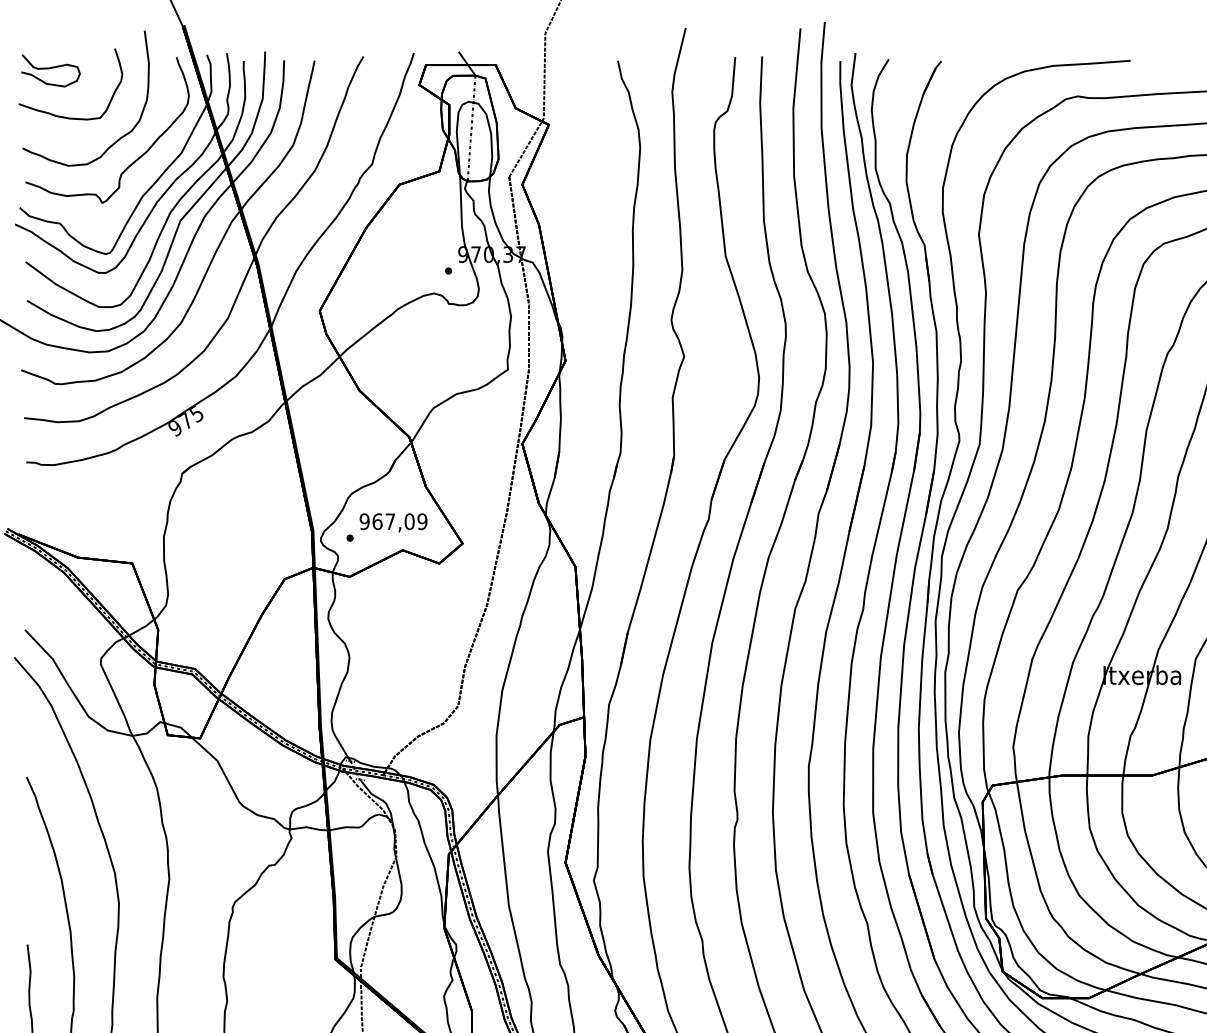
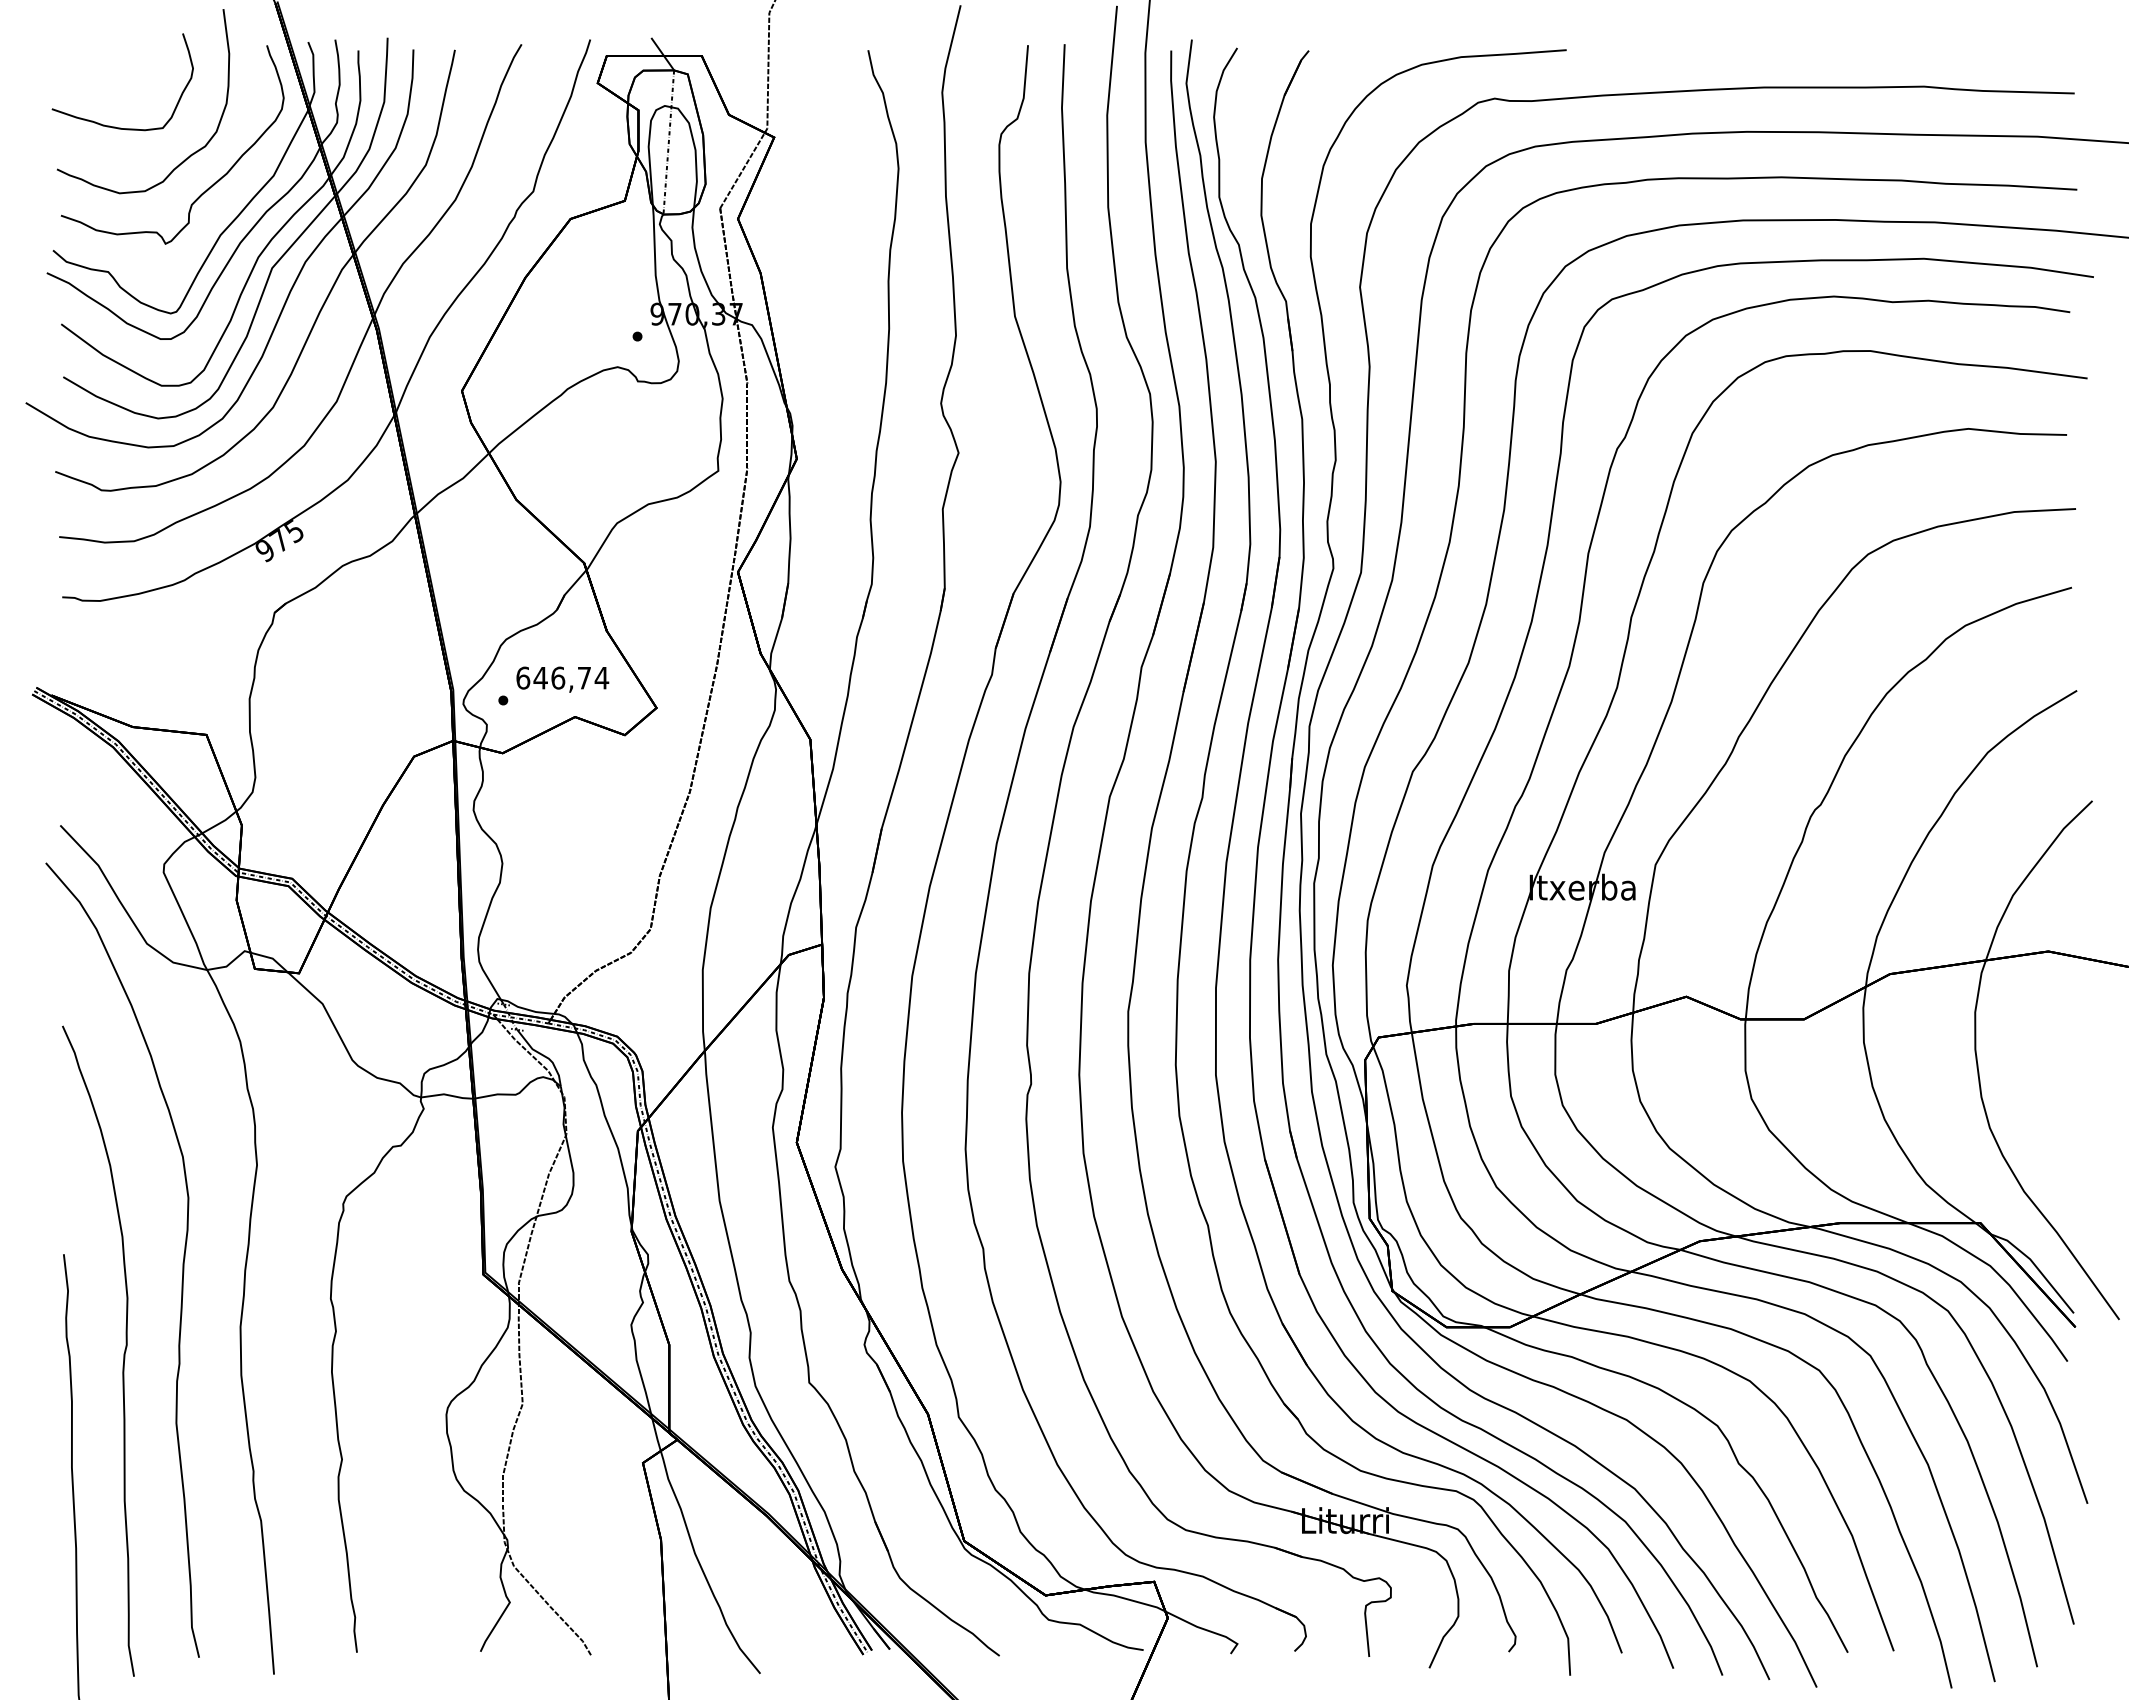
curve: (50, 69) -> (94, 61), removed
text: (393, 521) -> (562, 677), 967,09 -> 646,74

